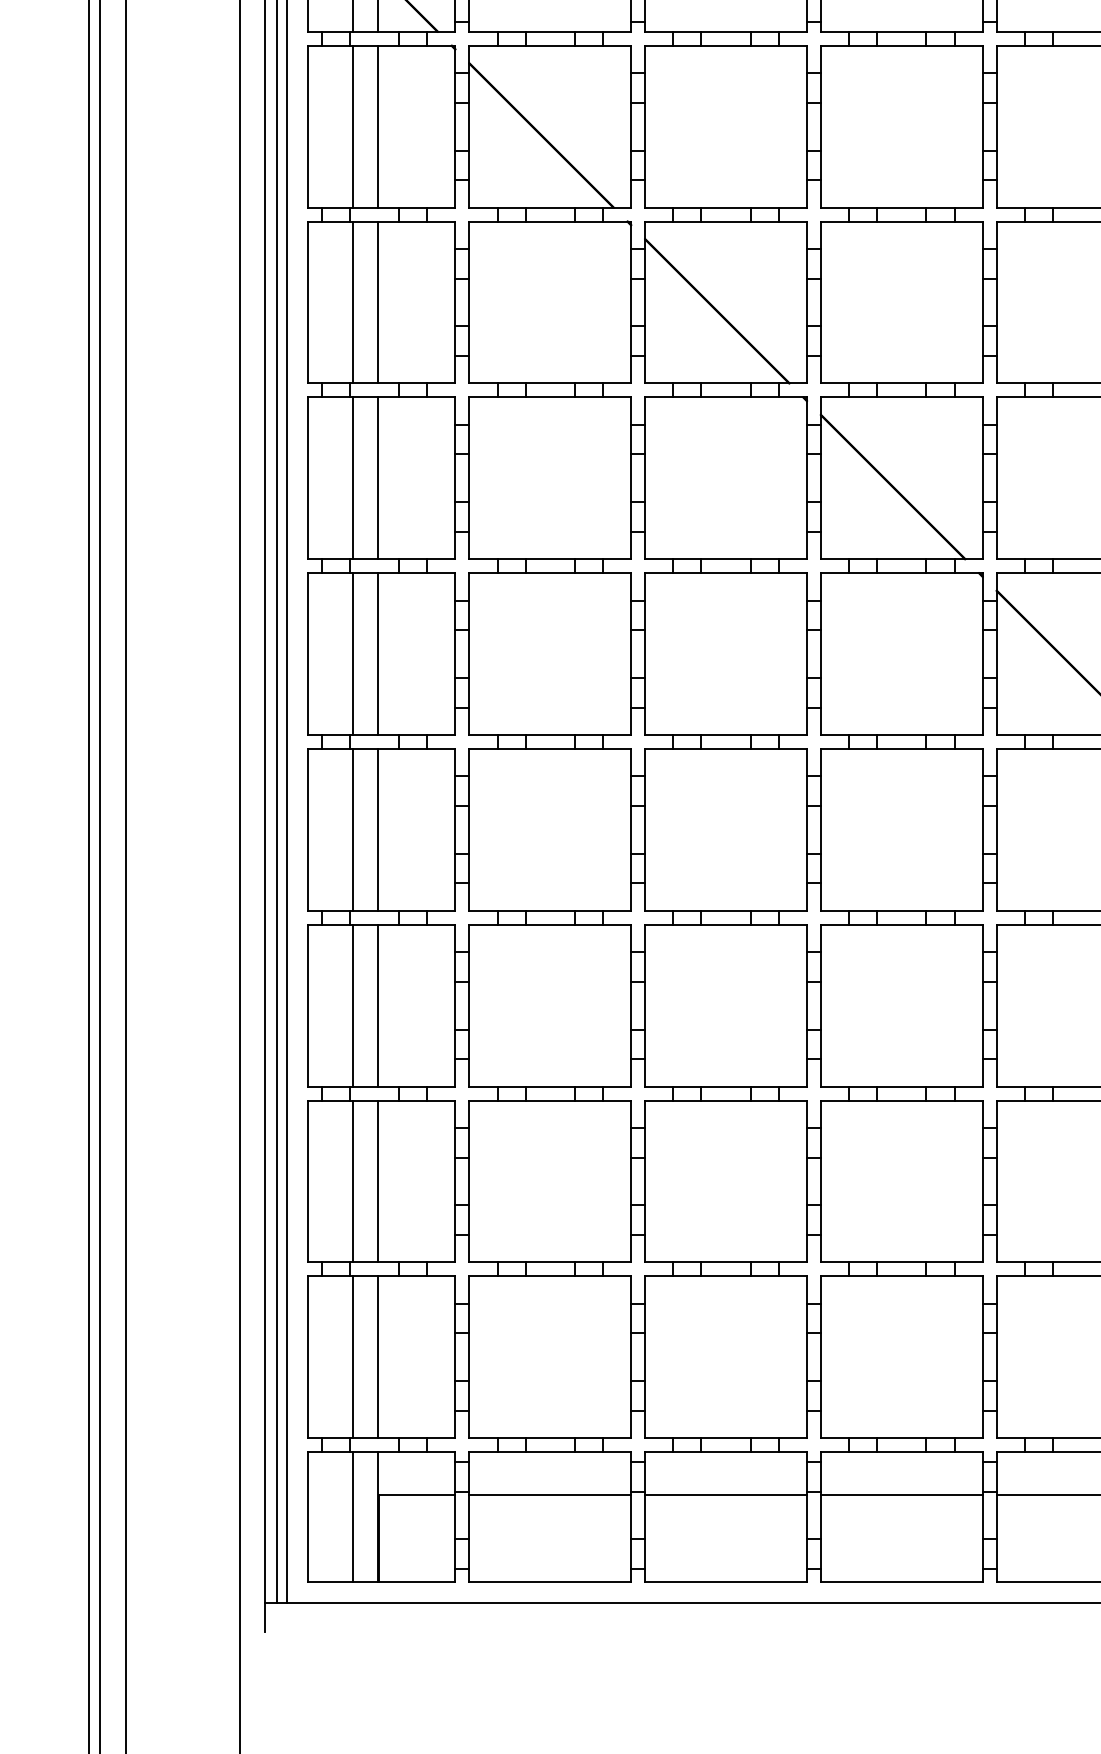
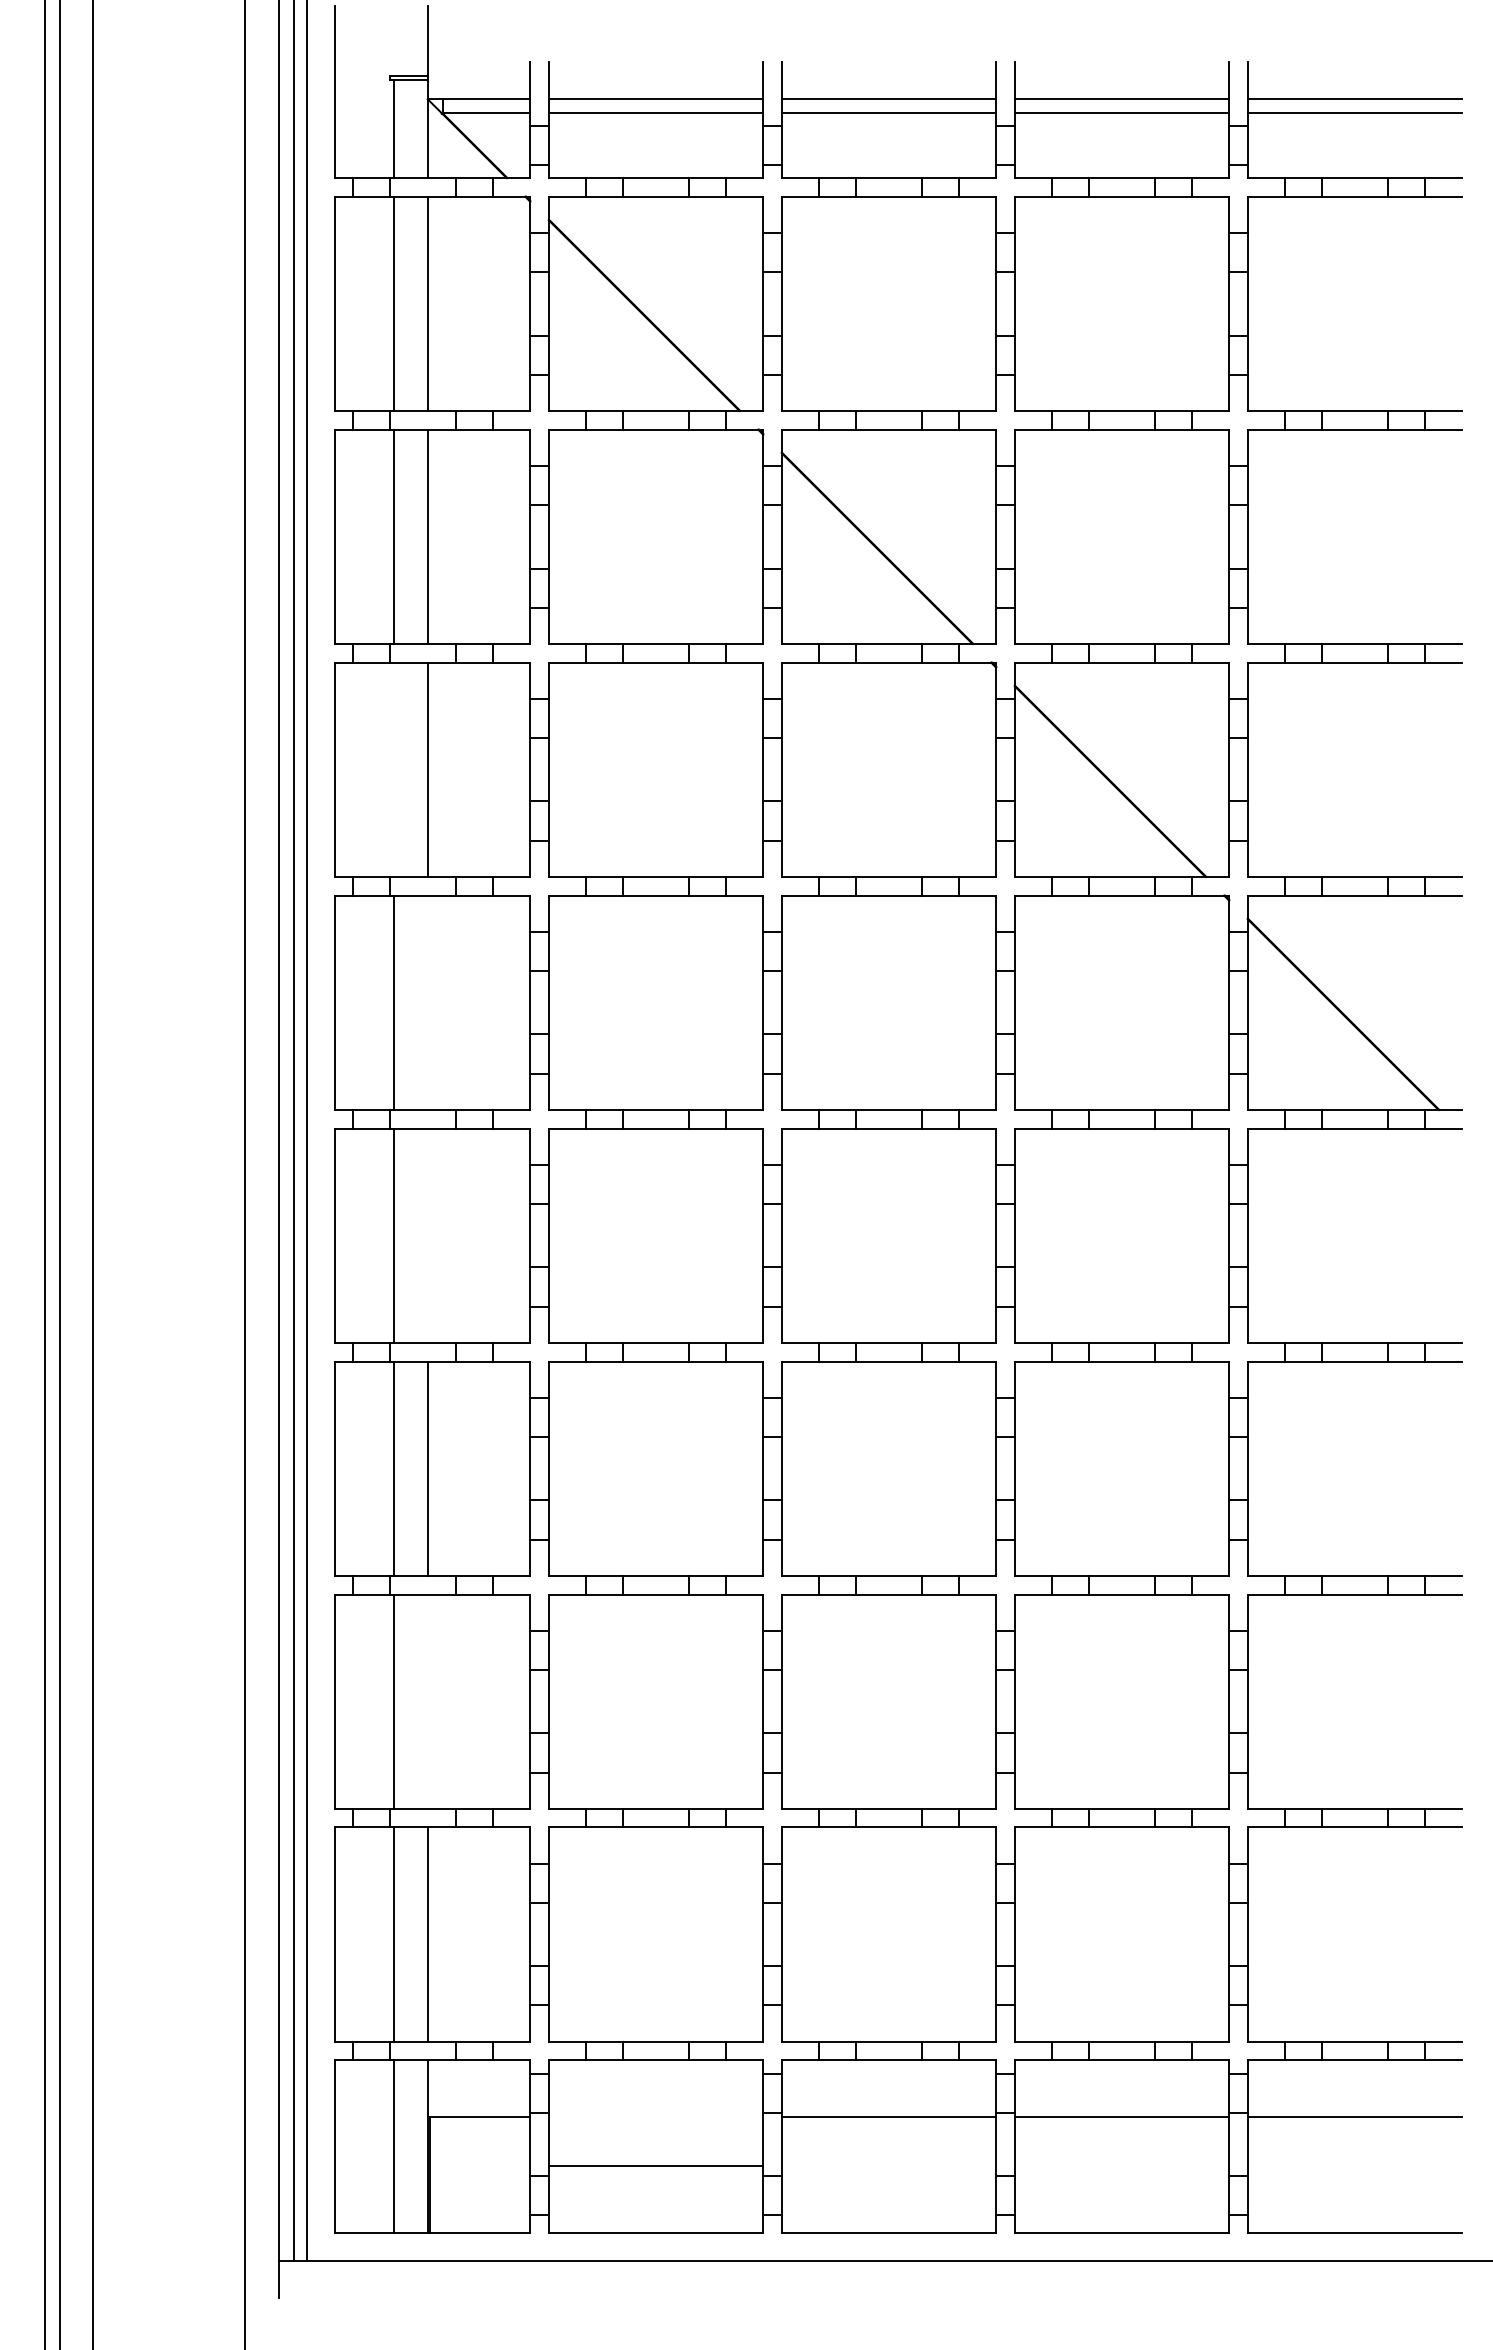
line: (352, 478) -> (394, 769), removed
line: (377, 653) -> (427, 1002), removed
line: (377, 829) -> (427, 1235), removed
line: (377, 1181) -> (427, 1701), removed
line: (549, 1495) -> (655, 2166), moved

